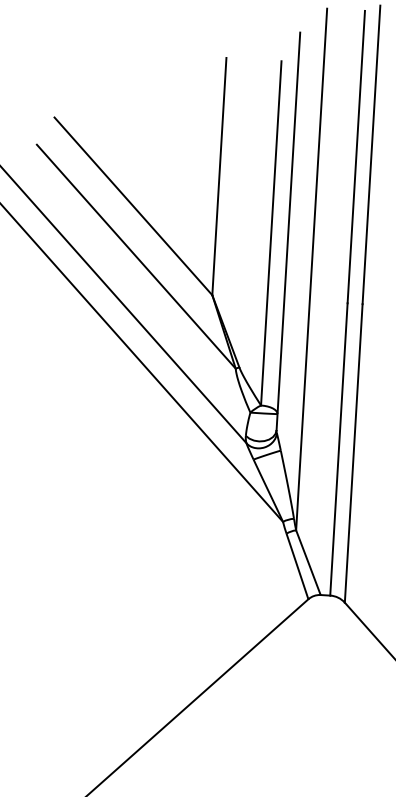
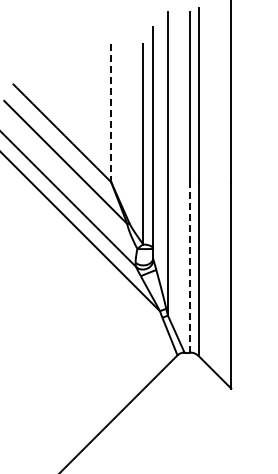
line: (219, 177) -> (111, 113), solid -> dashed
line: (339, 447) -> (190, 266), solid -> dashed

